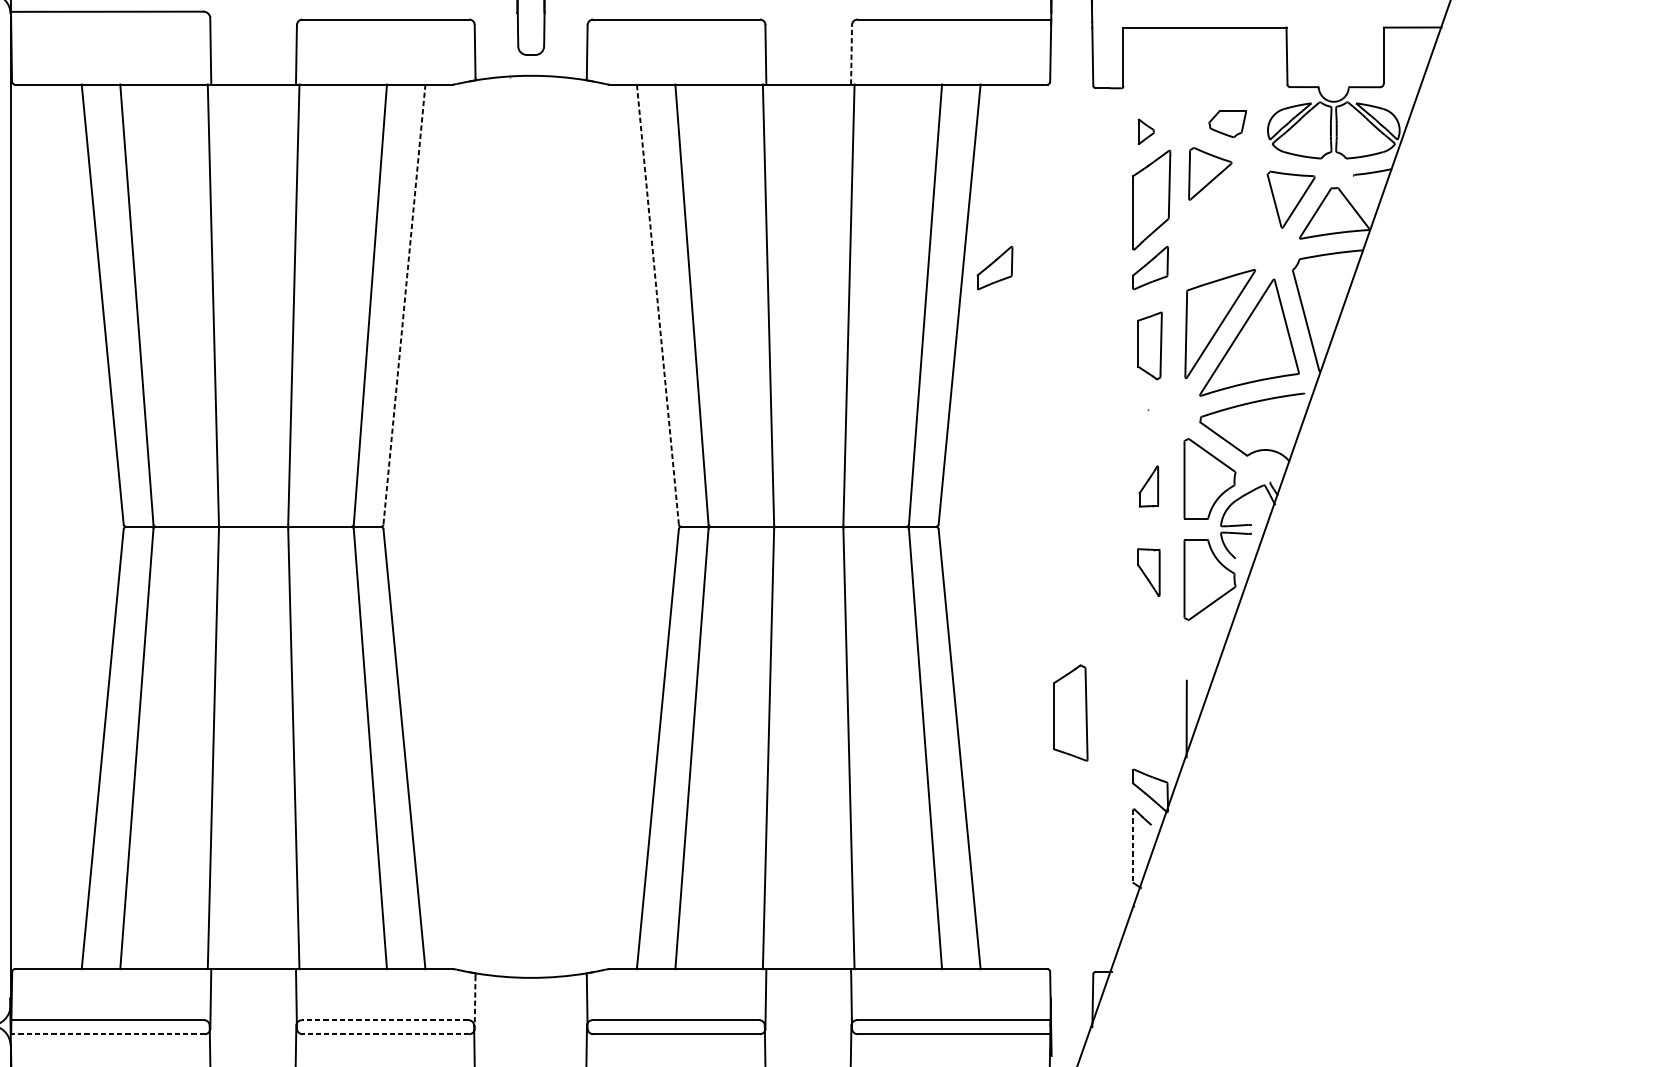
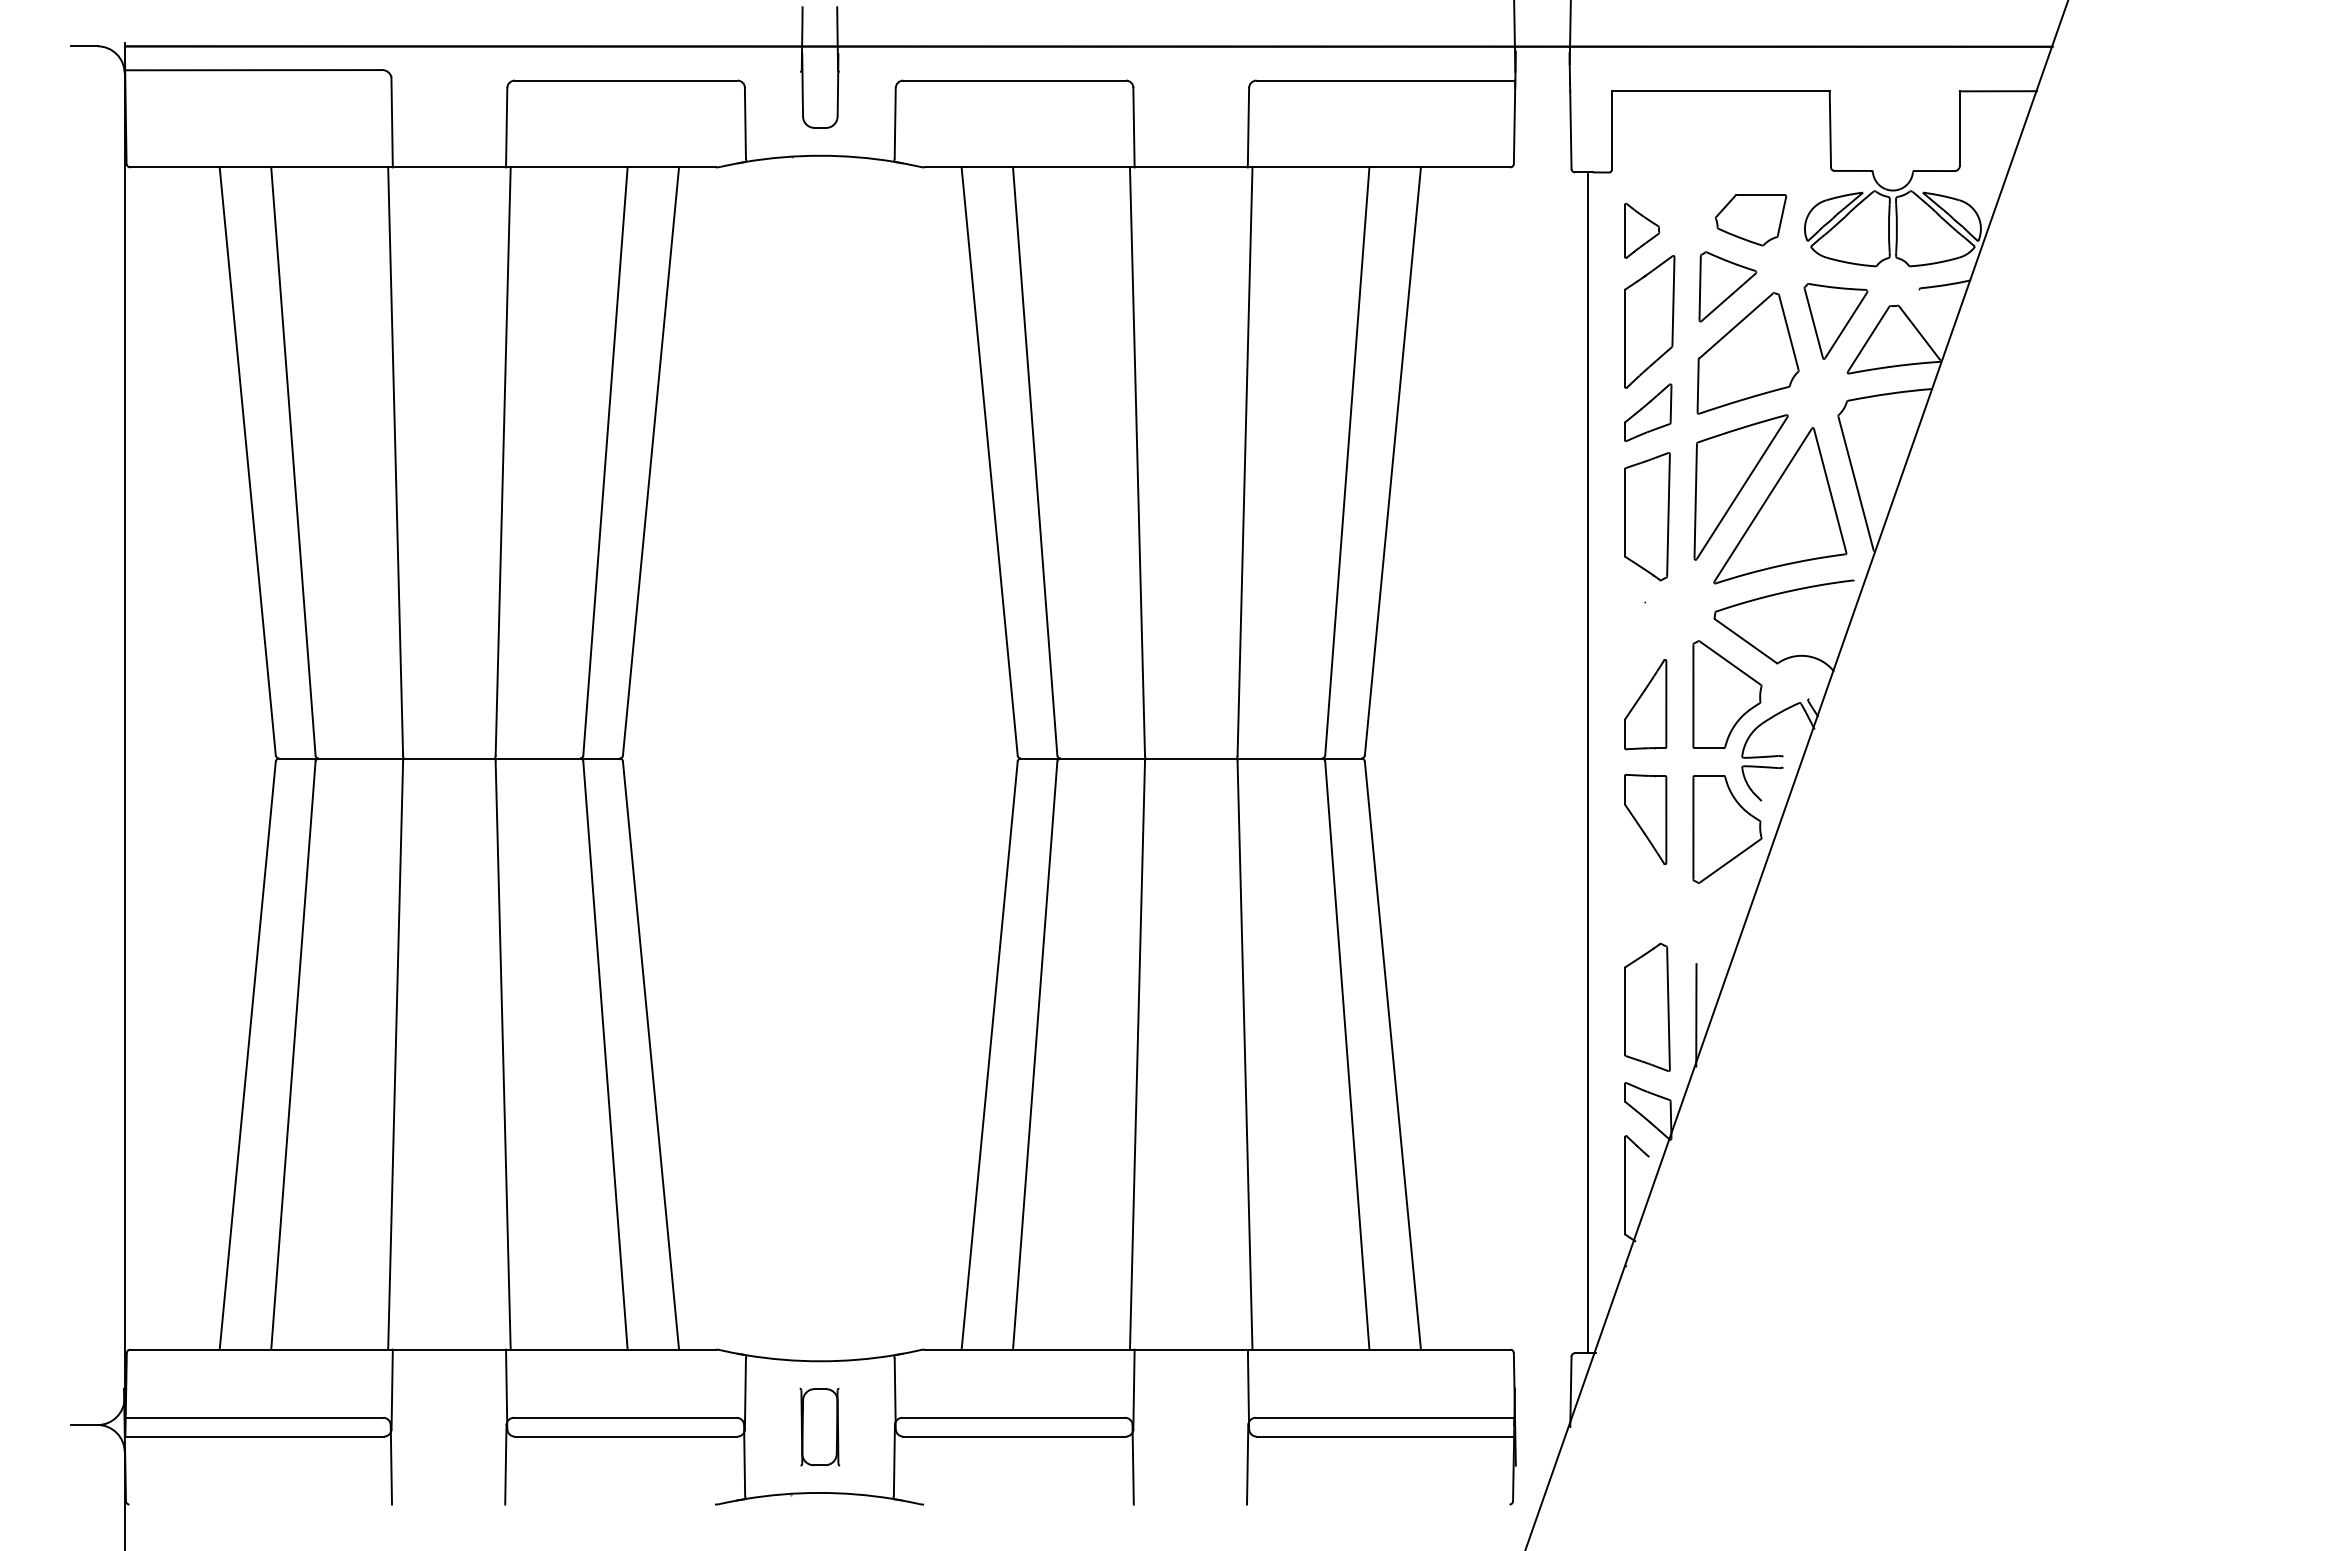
line: (851, 54) -> (1248, 127), dashed -> solid
part: (1227, 124) -> (1751, 220), size x1.43
part: (1146, 131) -> (1642, 230), size x1.67
part: (1224, 223) -> (1747, 353), added
part: (995, 267) -> (1440, 412), removed
line: (657, 303) -> (989, 460), dashed -> solid
line: (404, 304) -> (650, 461), dashed -> solid
part: (1150, 345) -> (1647, 516), size x1.43
part: (1148, 486) -> (1645, 704), size x1.67
line: (1106, 529) -> (1588, 762), added
part: (1148, 572) -> (1645, 819), size x1.43
part: (1070, 712) -> (1647, 1006), moved
line: (1133, 847) -> (1625, 1186), dashed -> solid
line: (475, 1002) -> (745, 1394), dashed -> solid
line: (384, 1019) -> (624, 1417), dashed -> solid
part: (530, 1026) -> (819, 1426), added
line: (107, 1034) -> (254, 1436), dashed -> solid
line: (385, 1034) -> (625, 1436), dashed -> solid

